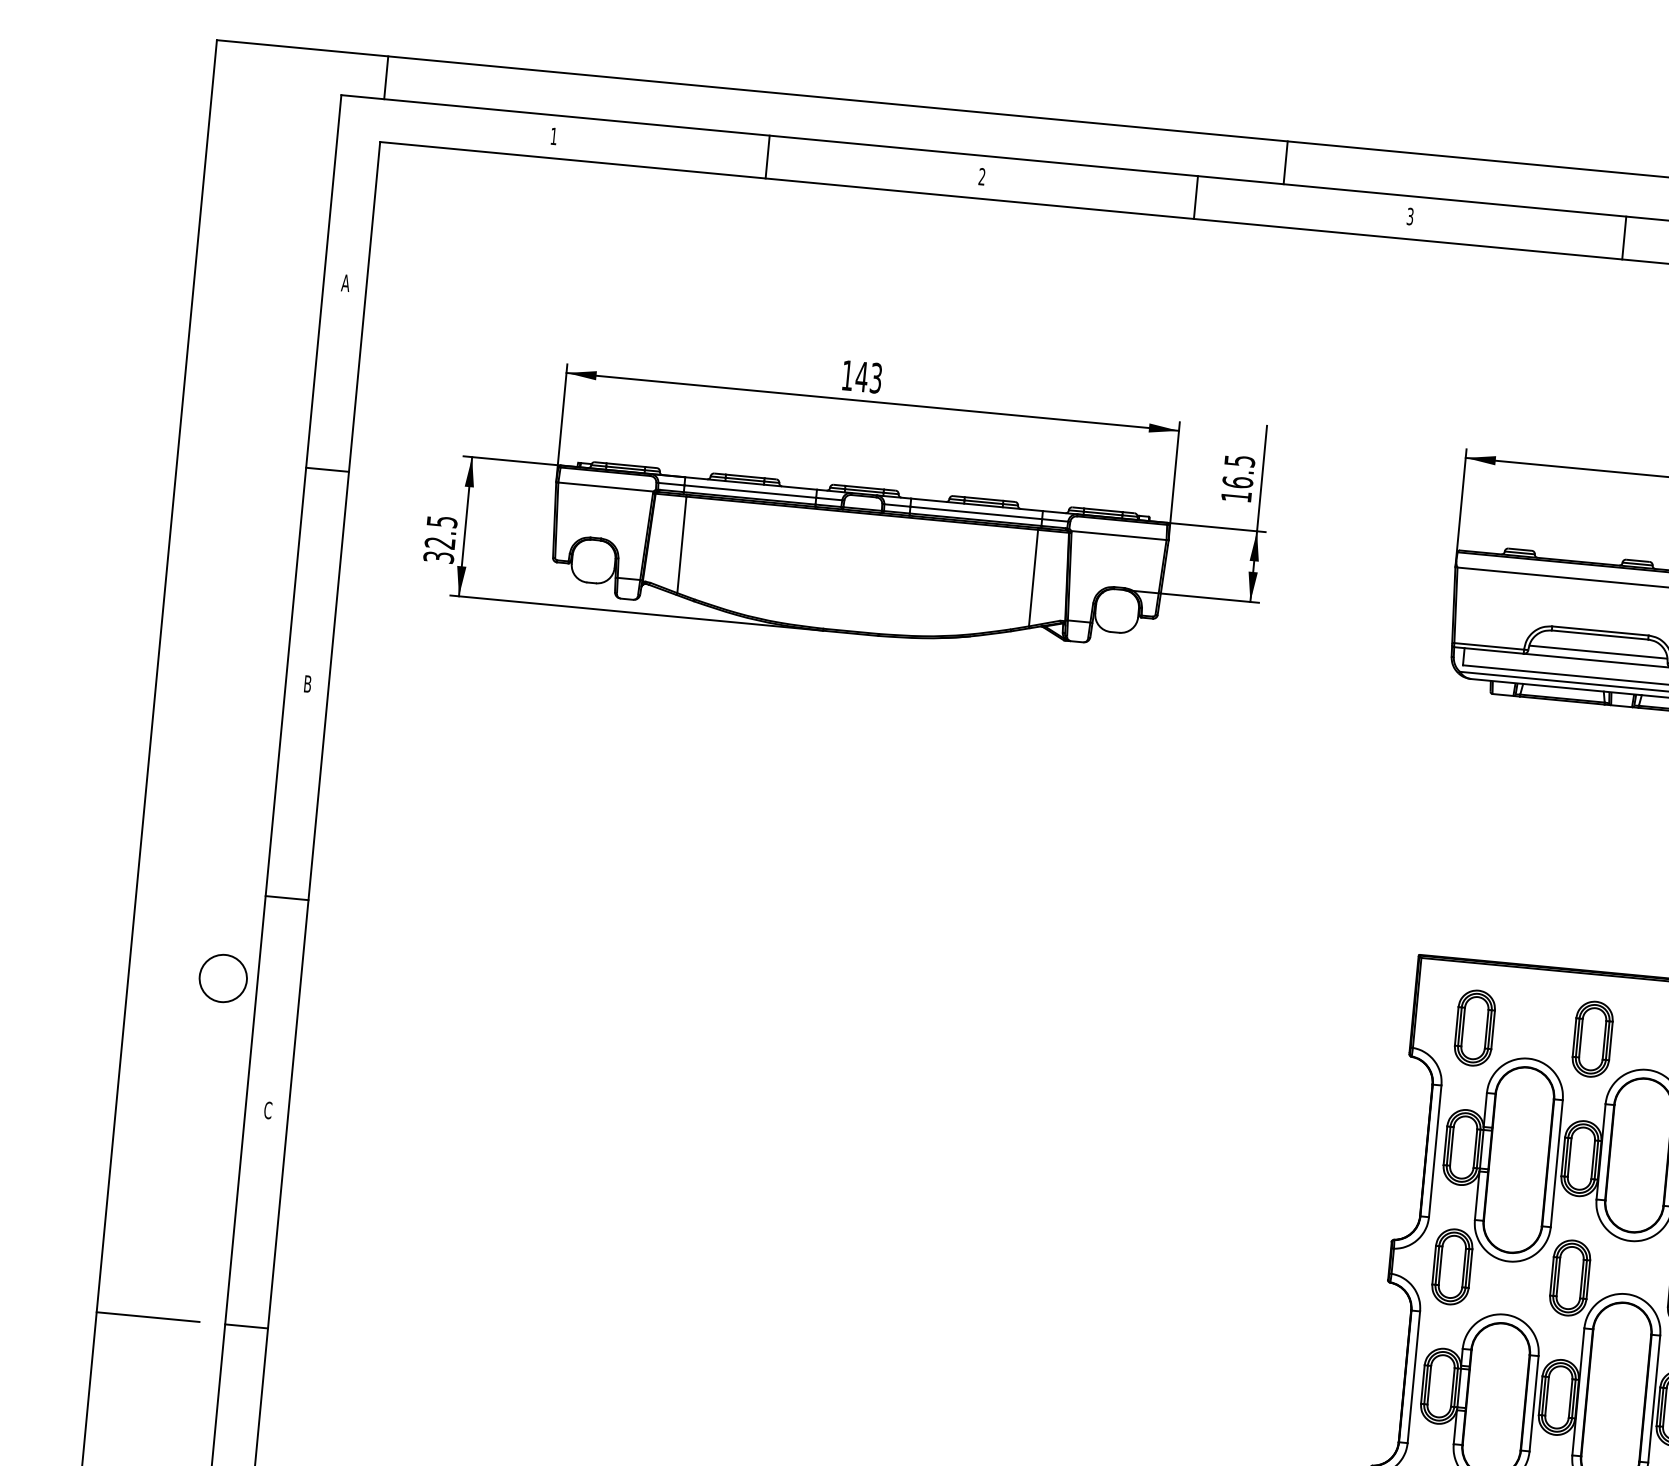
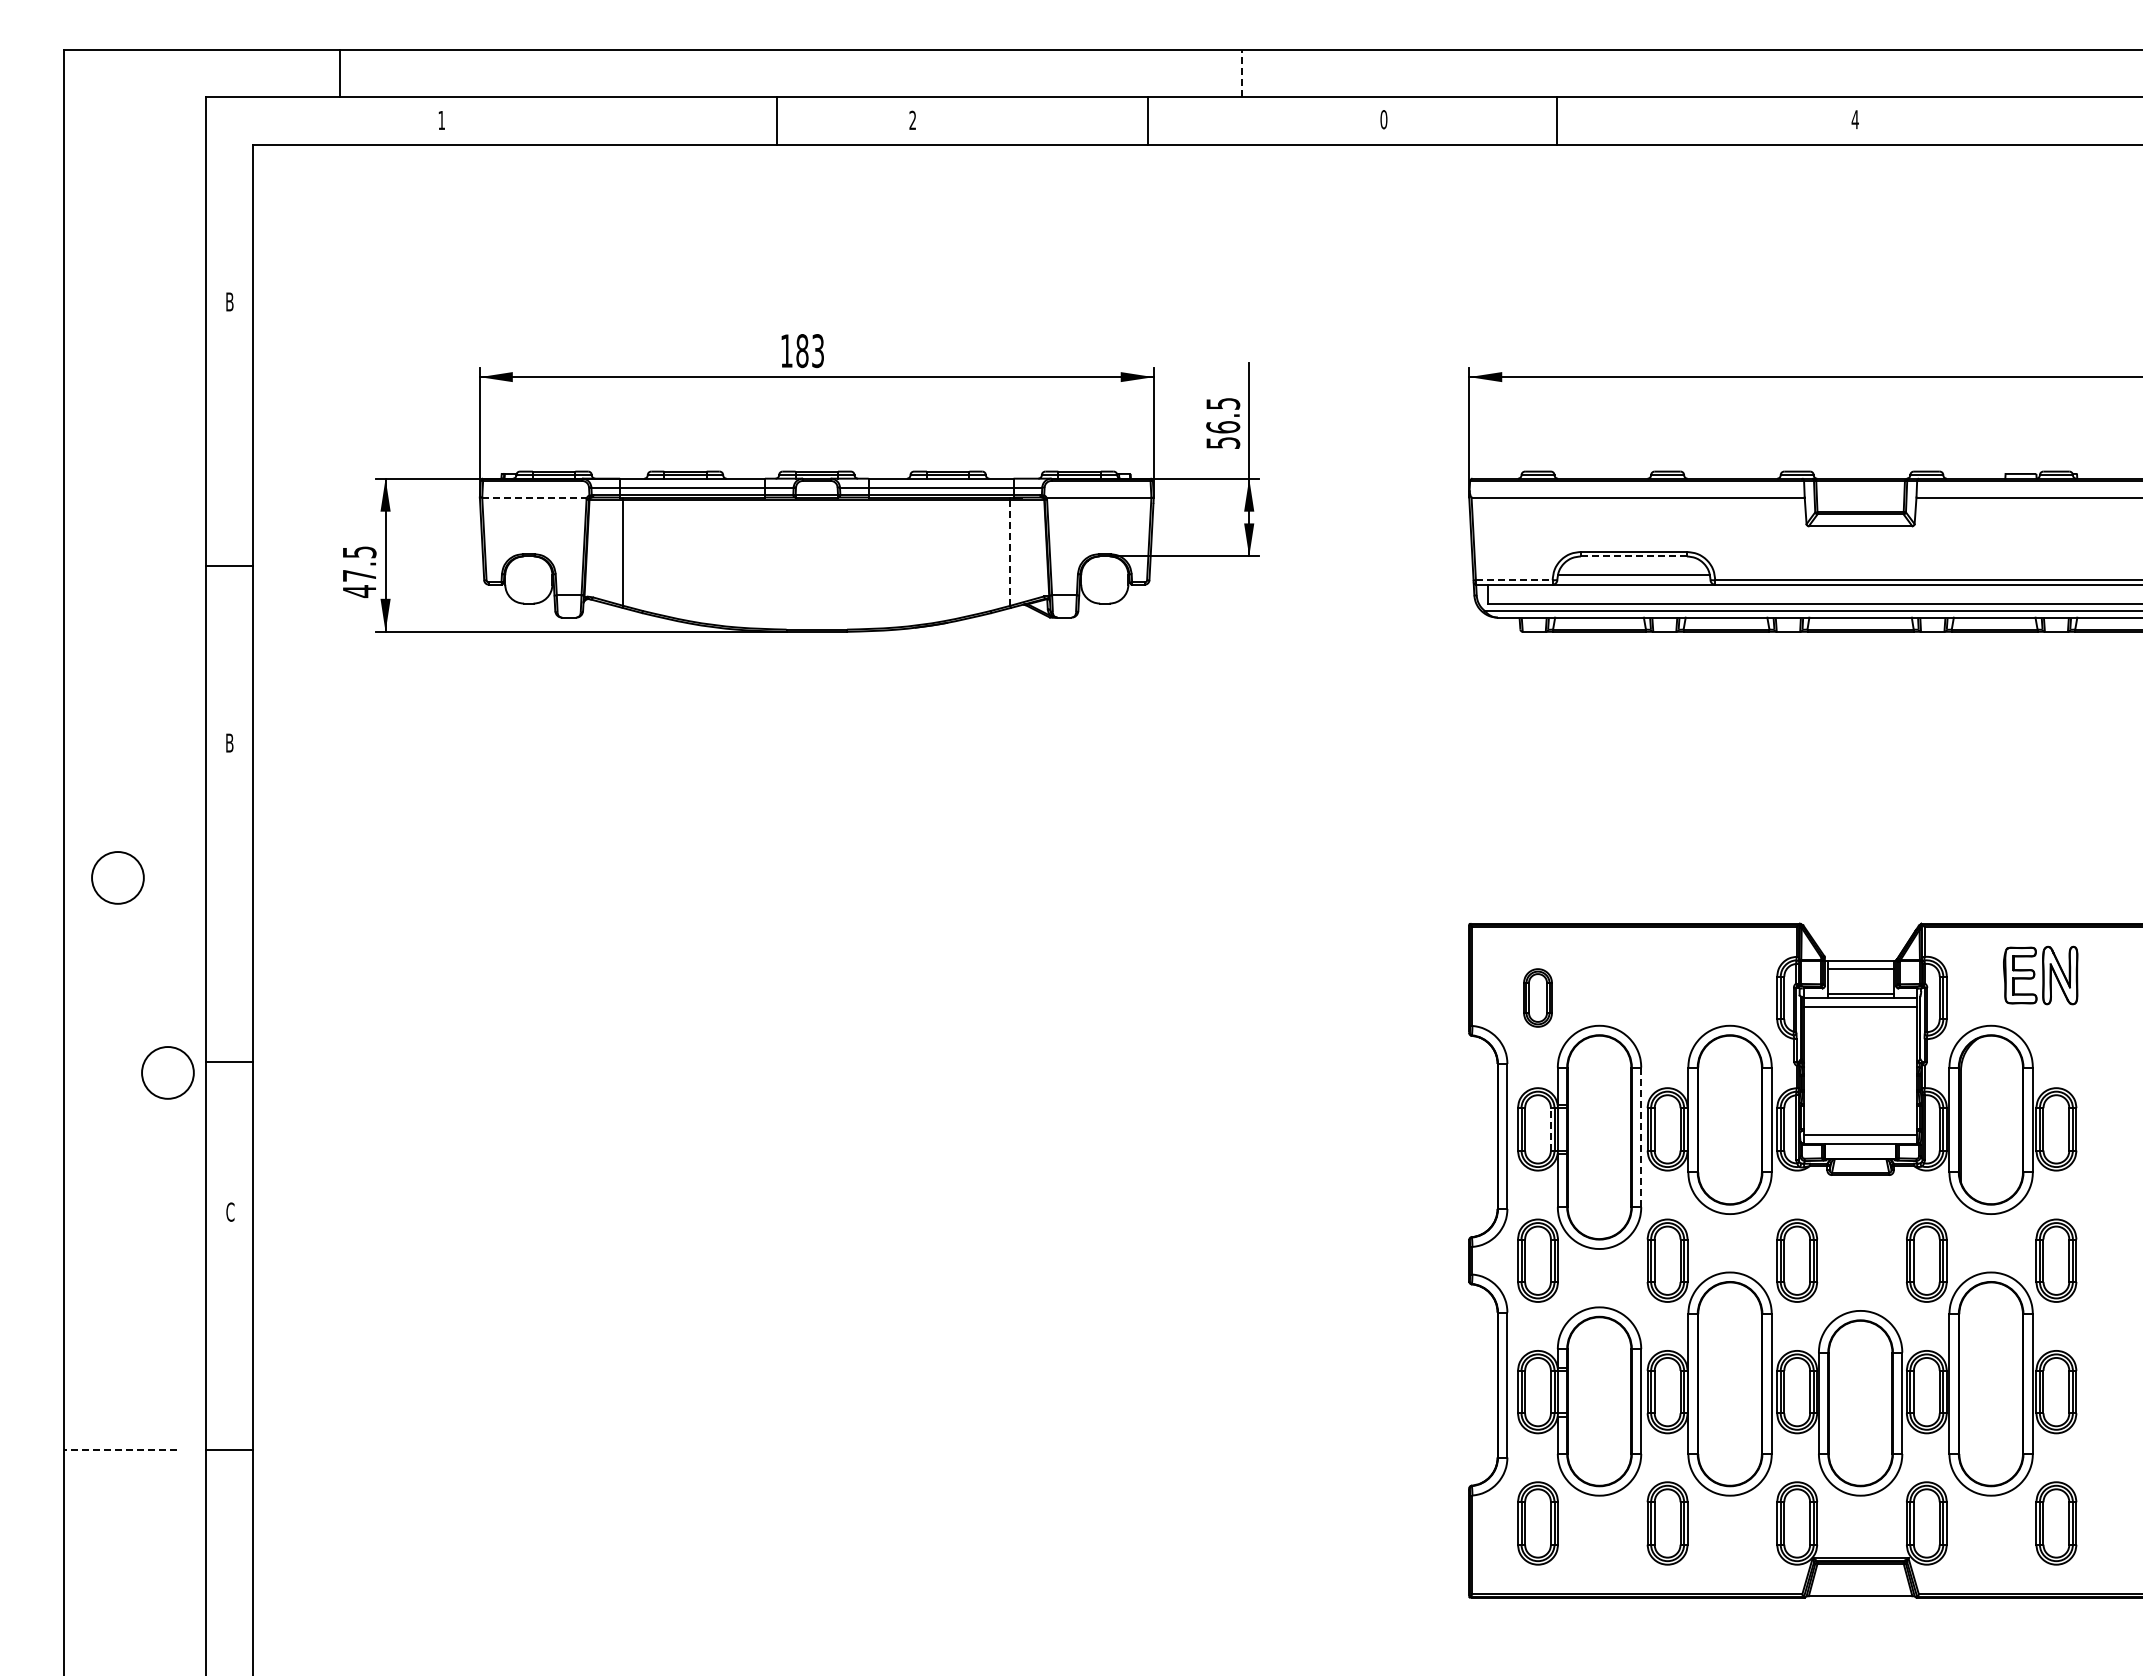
line: (386, 77) -> (339, 73), moved
line: (767, 156) -> (776, 120), moved
line: (1285, 162) -> (1242, 73), solid -> dashed
text: (1409, 216) -> (1383, 119), 3 -> 0
line: (1624, 237) -> (1557, 120), moved
text: (345, 282) -> (229, 301), A -> B
text: (861, 377) -> (801, 351), 143 -> 183
line: (326, 469) -> (228, 566), moved
line: (606, 487) -> (535, 497), solid -> dashed
text: (1236, 496) -> (1223, 442), 16.5 -> 56.5
text: (439, 551) -> (359, 584), 32.5 -> 47.5
line: (1033, 577) -> (1010, 552), solid -> dashed
line: (1600, 635) -> (1634, 556), solid -> dashed
line: (1489, 646) -> (1514, 580), solid -> dashed
circle: (194, 796) -> (117, 877), added
line: (286, 897) -> (228, 1061), moved
part: (1474, 1027) -> (1537, 997), size x0.7
part: (1592, 1038) -> (1667, 997), removed
line: (1475, 1147) -> (1550, 1128), solid -> dashed
line: (1556, 1163) -> (1641, 1137), solid -> dashed
line: (147, 1316) -> (120, 1449), solid -> dashed

